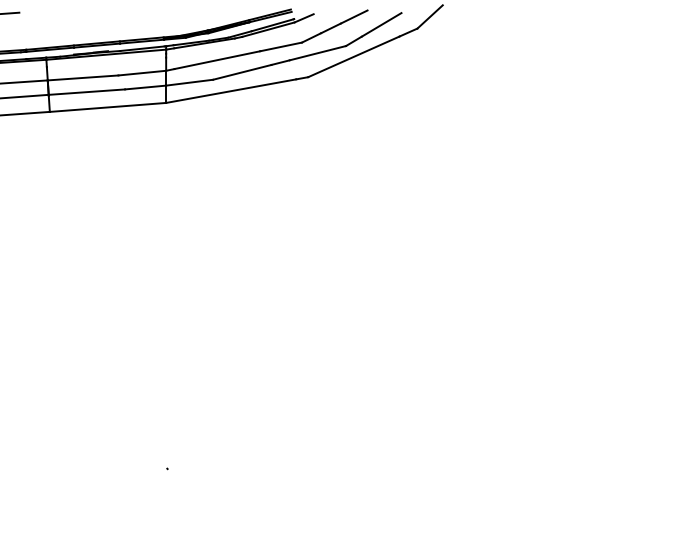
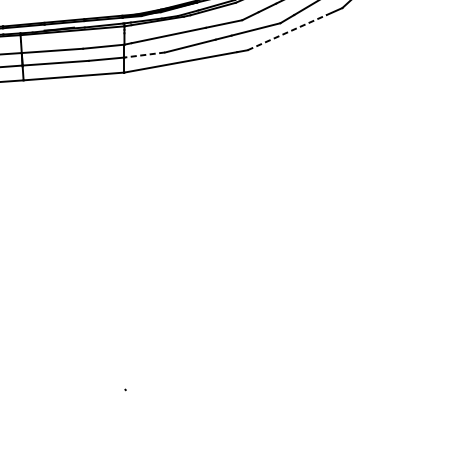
line: (354, 56) -> (287, 32), solid -> dashed
line: (189, 82) -> (144, 54), solid -> dashed

